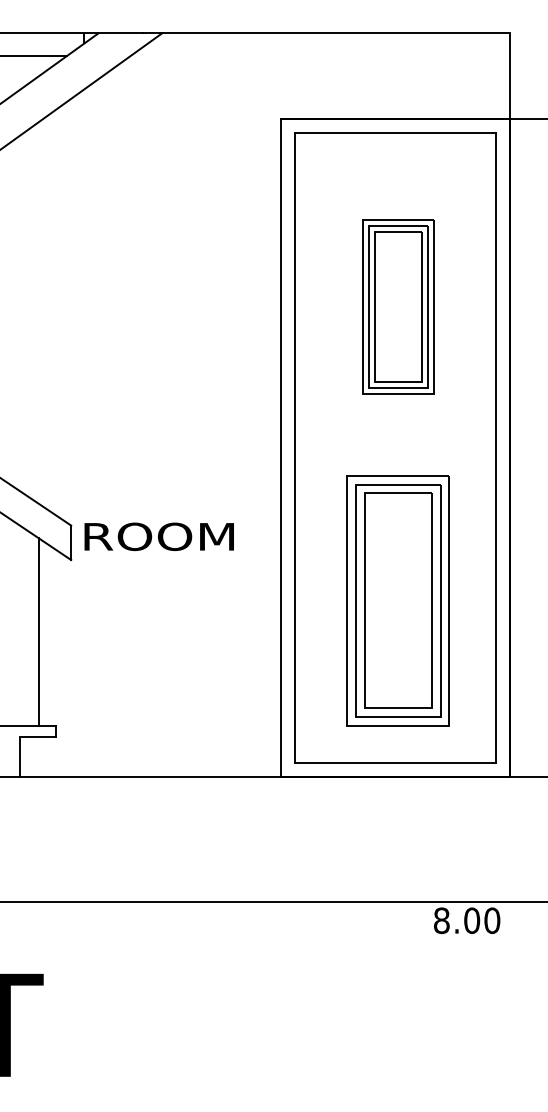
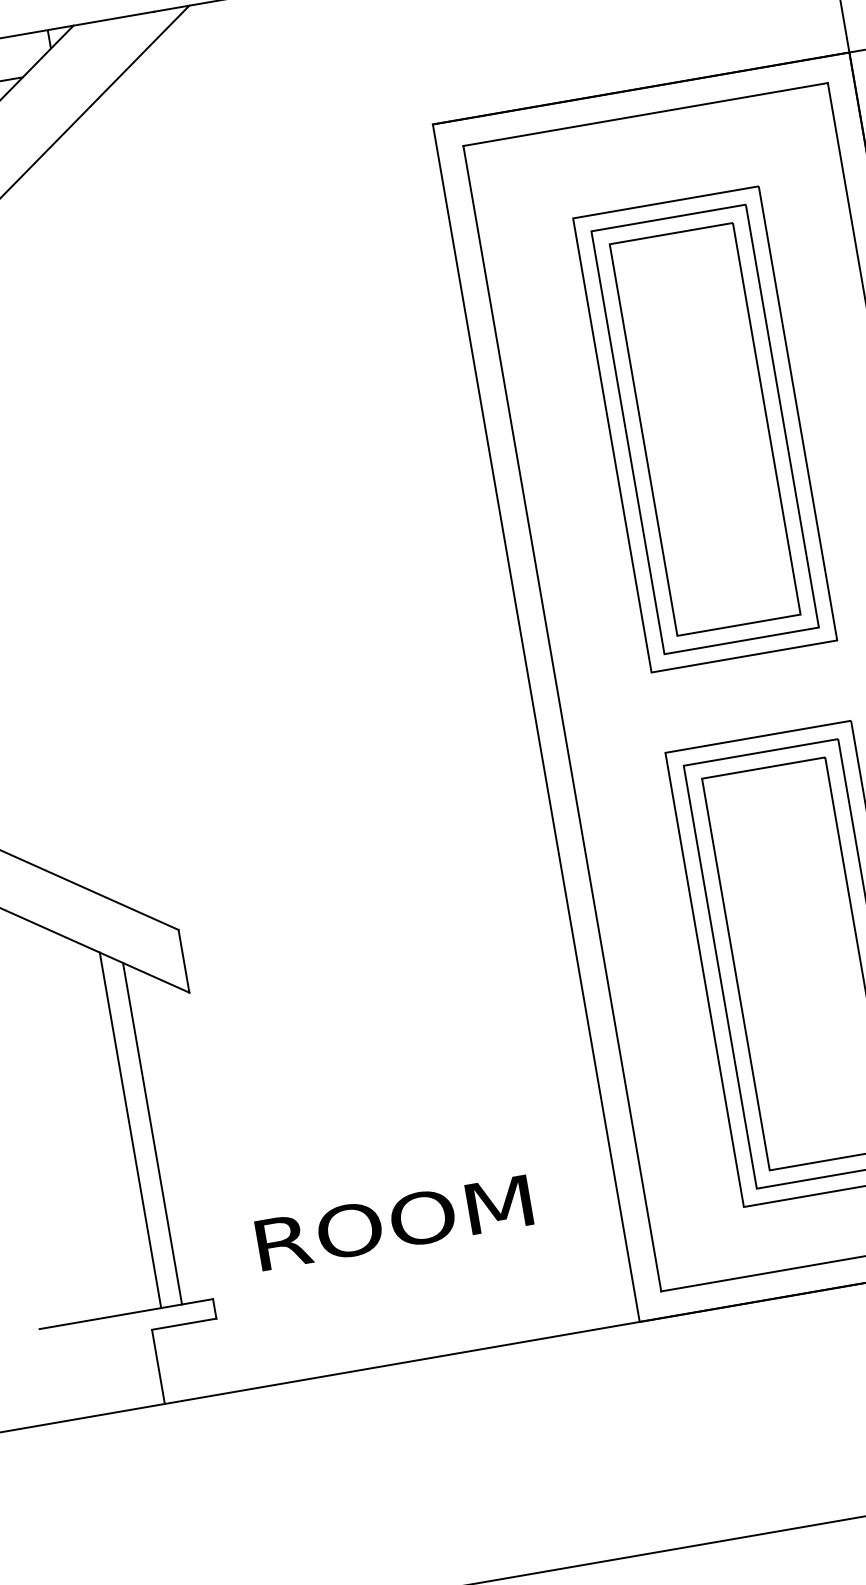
part: (397, 306) -> (703, 428), size x1.43
text: (158, 536) -> (392, 1222), moved
line: (27, 627) -> (131, 1129), added

